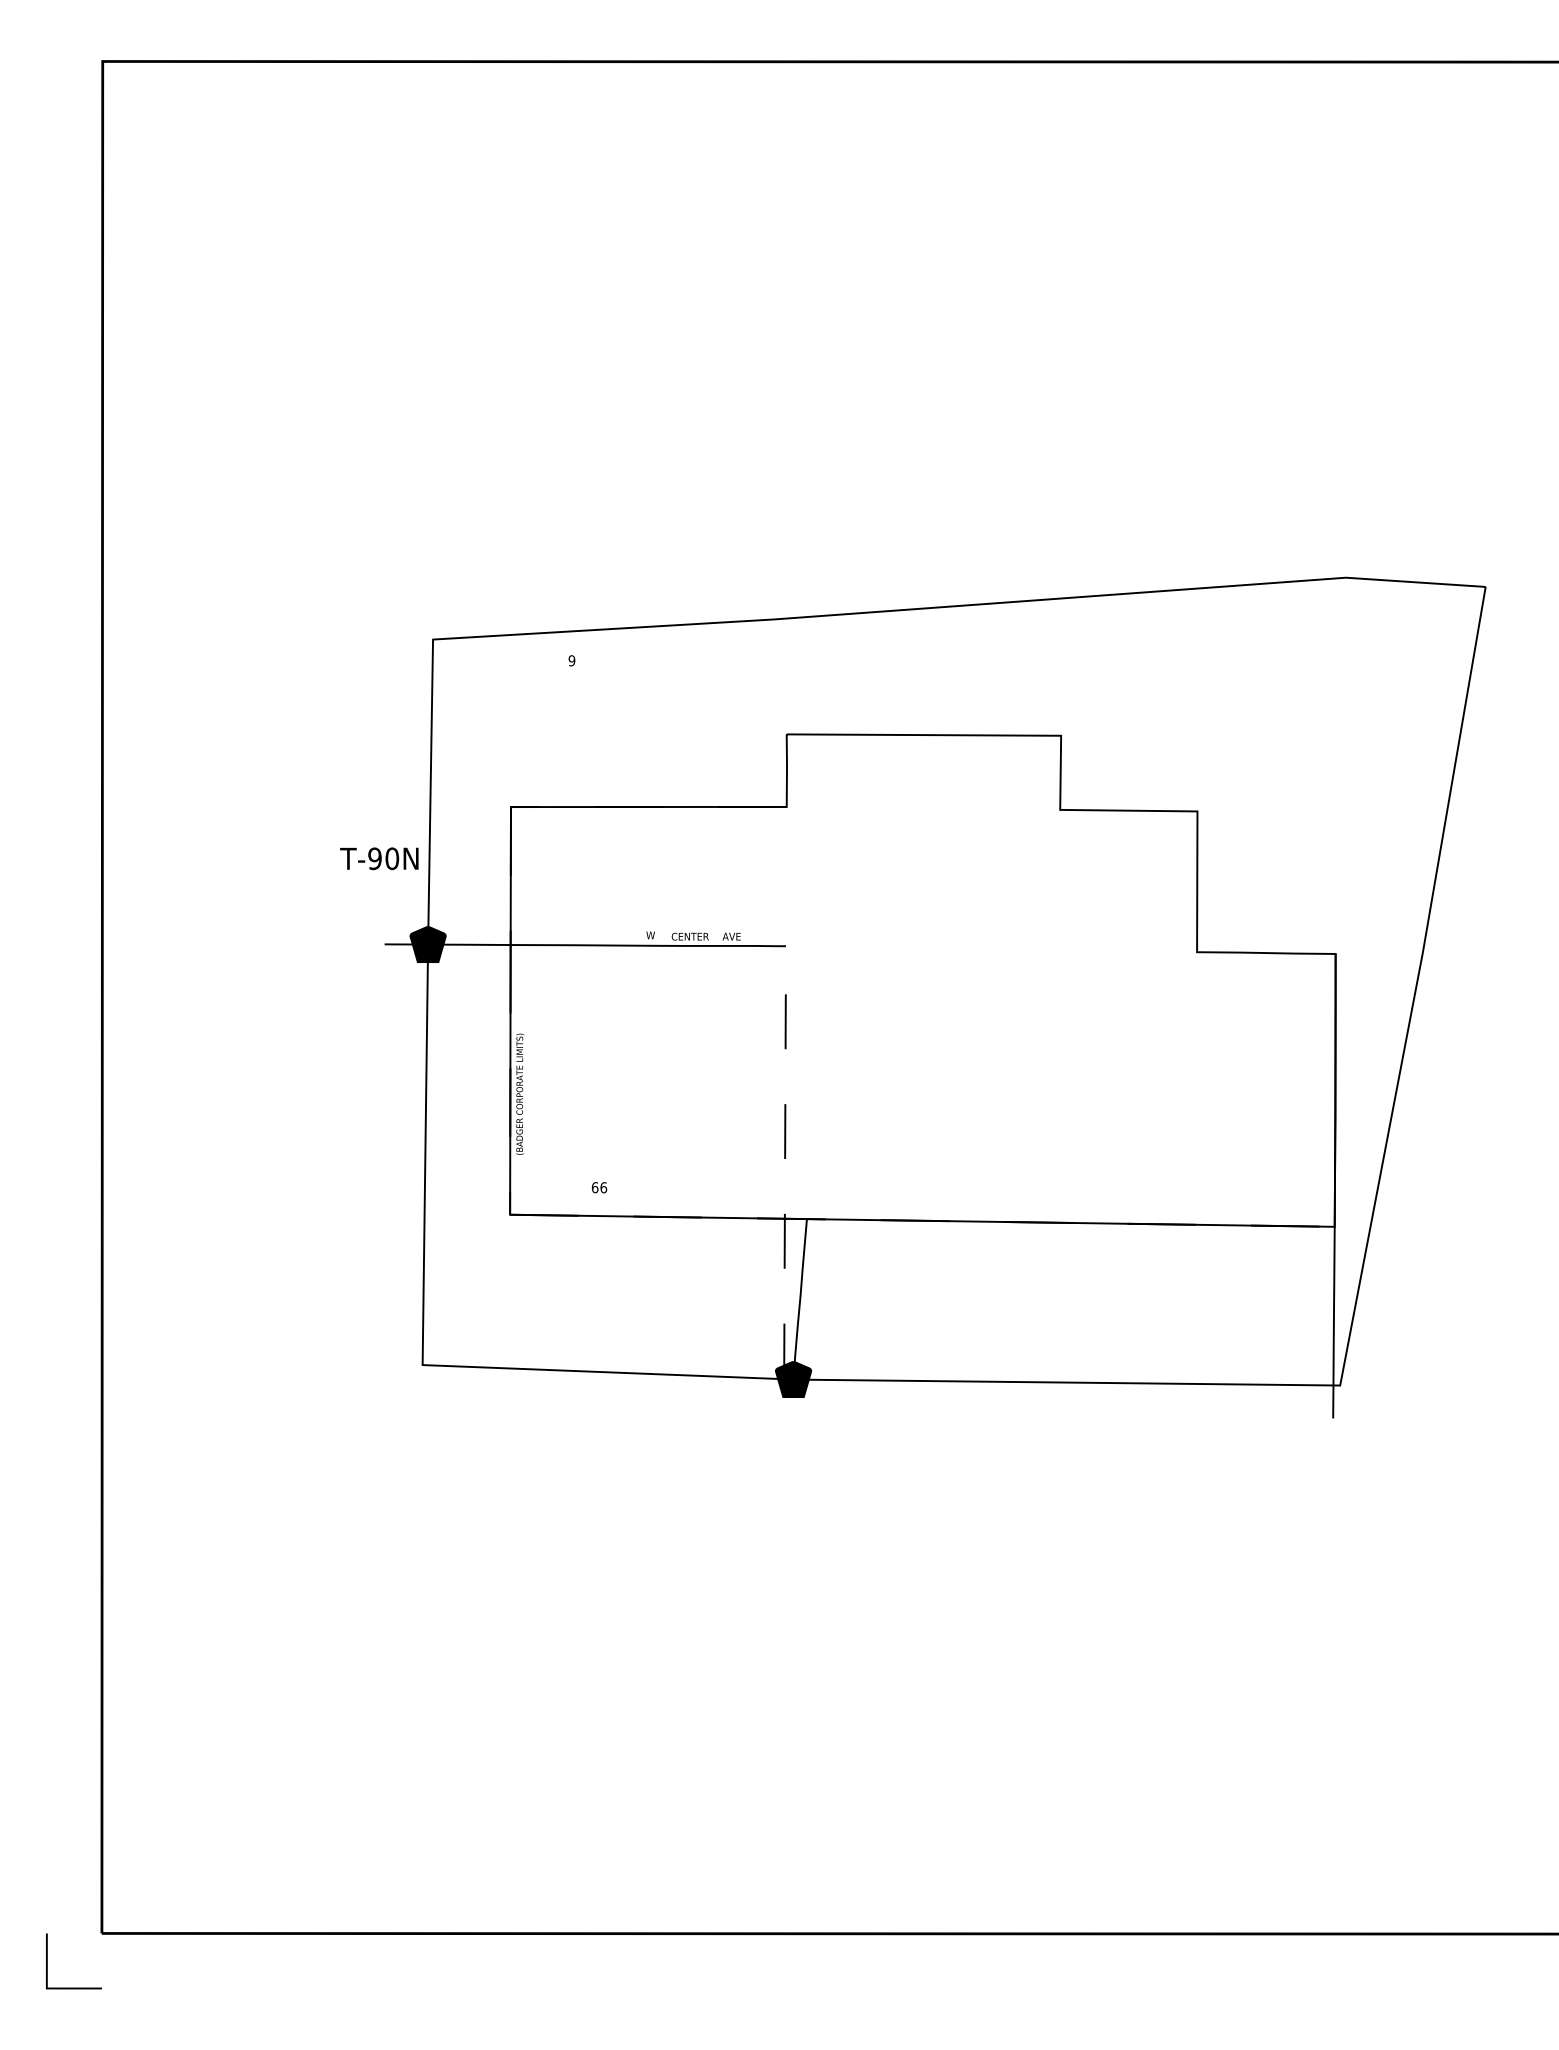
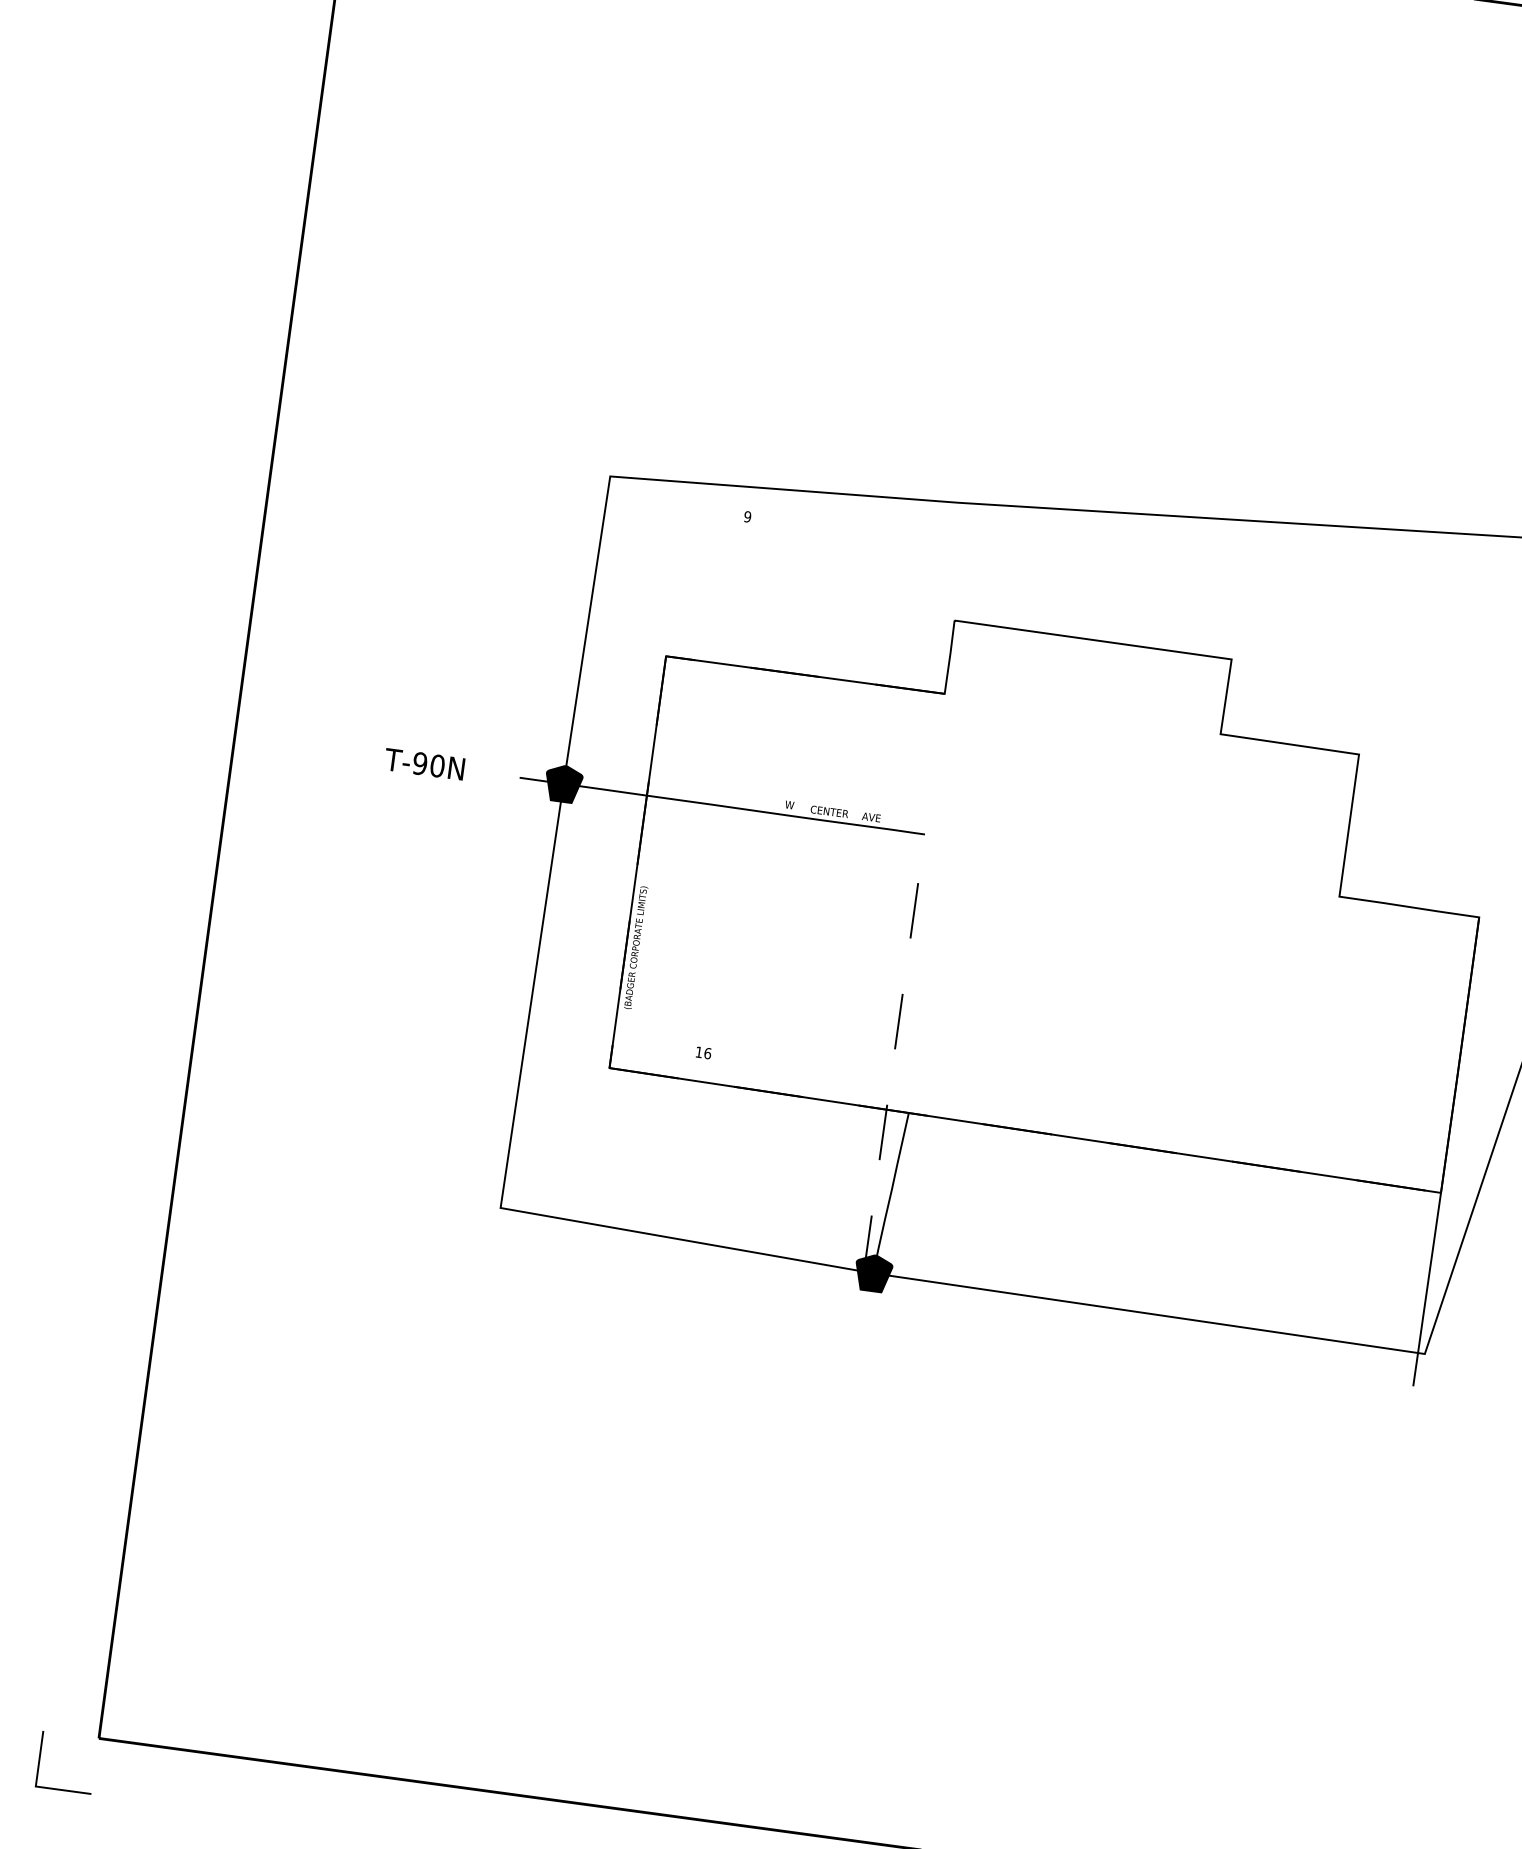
text: (379, 858) -> (424, 764), moved
text: (594, 1187) -> (698, 1052), 66 -> 16

